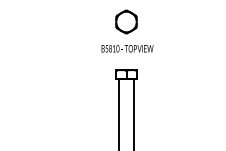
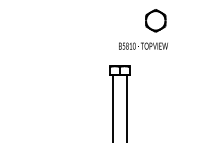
part: (126, 21) -> (155, 20), moved
text: (127, 48) -> (143, 45), moved

